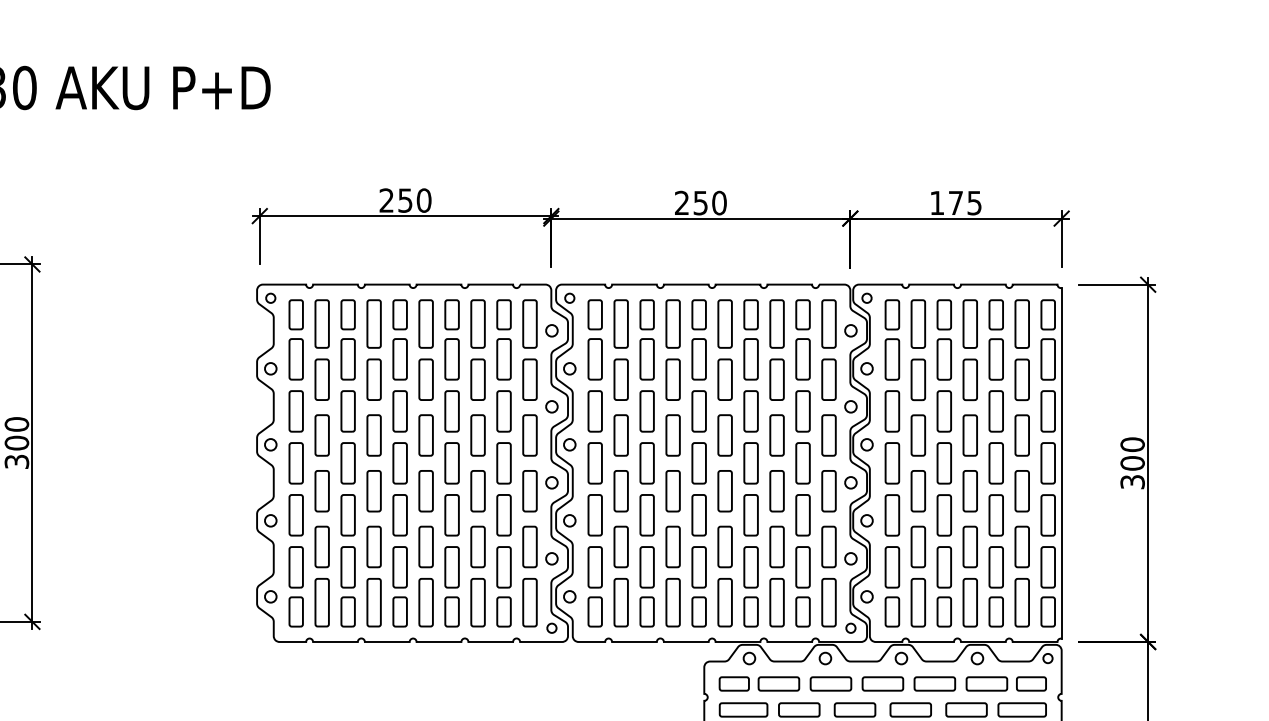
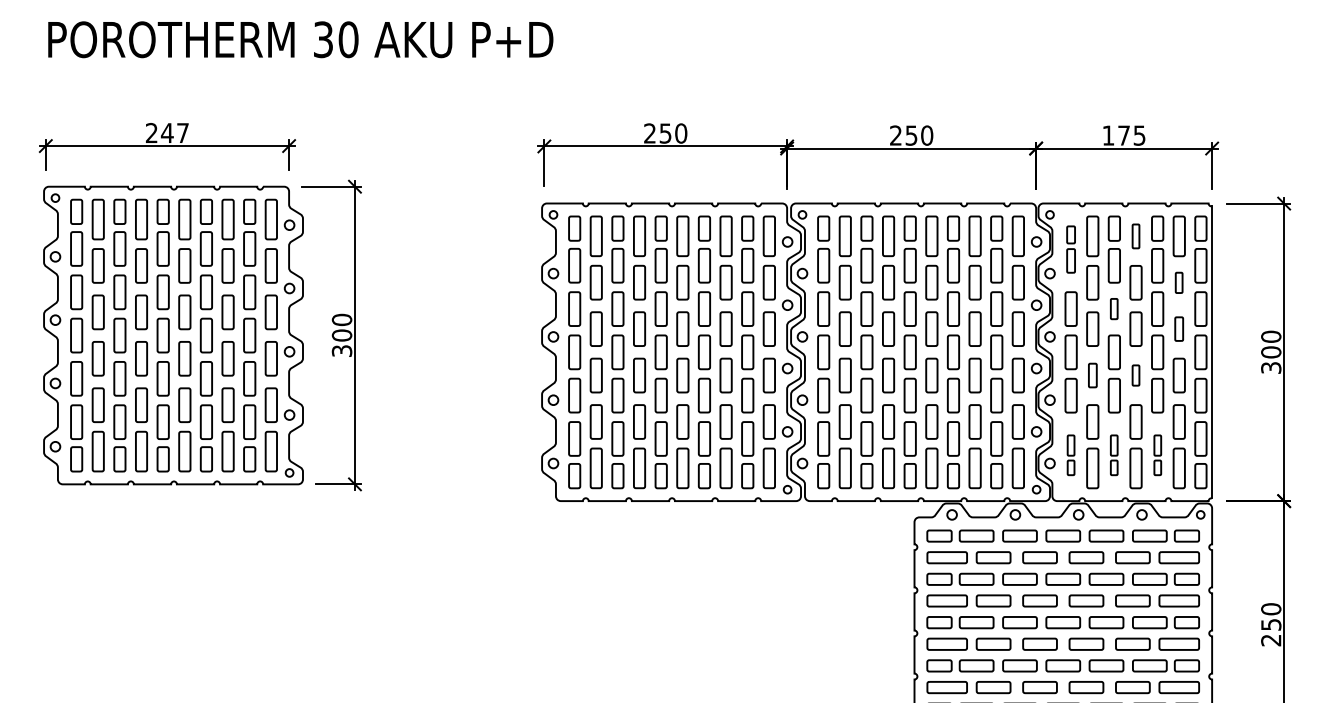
part: (969, 324) -> (1135, 236), size x0.6
part: (891, 339) -> (1070, 249), size x0.7
part: (1021, 379) -> (1178, 282), size x0.6
part: (943, 410) -> (1113, 308), size x0.6
part: (1021, 434) -> (1178, 328), size x0.7
part: (918, 491) -> (1092, 375), size x0.7
part: (969, 491) -> (1135, 375), size x0.6
part: (891, 587) -> (1070, 455), size x0.6
part: (943, 587) -> (1113, 455), size x0.6
part: (996, 587) -> (1157, 455), size x0.6

